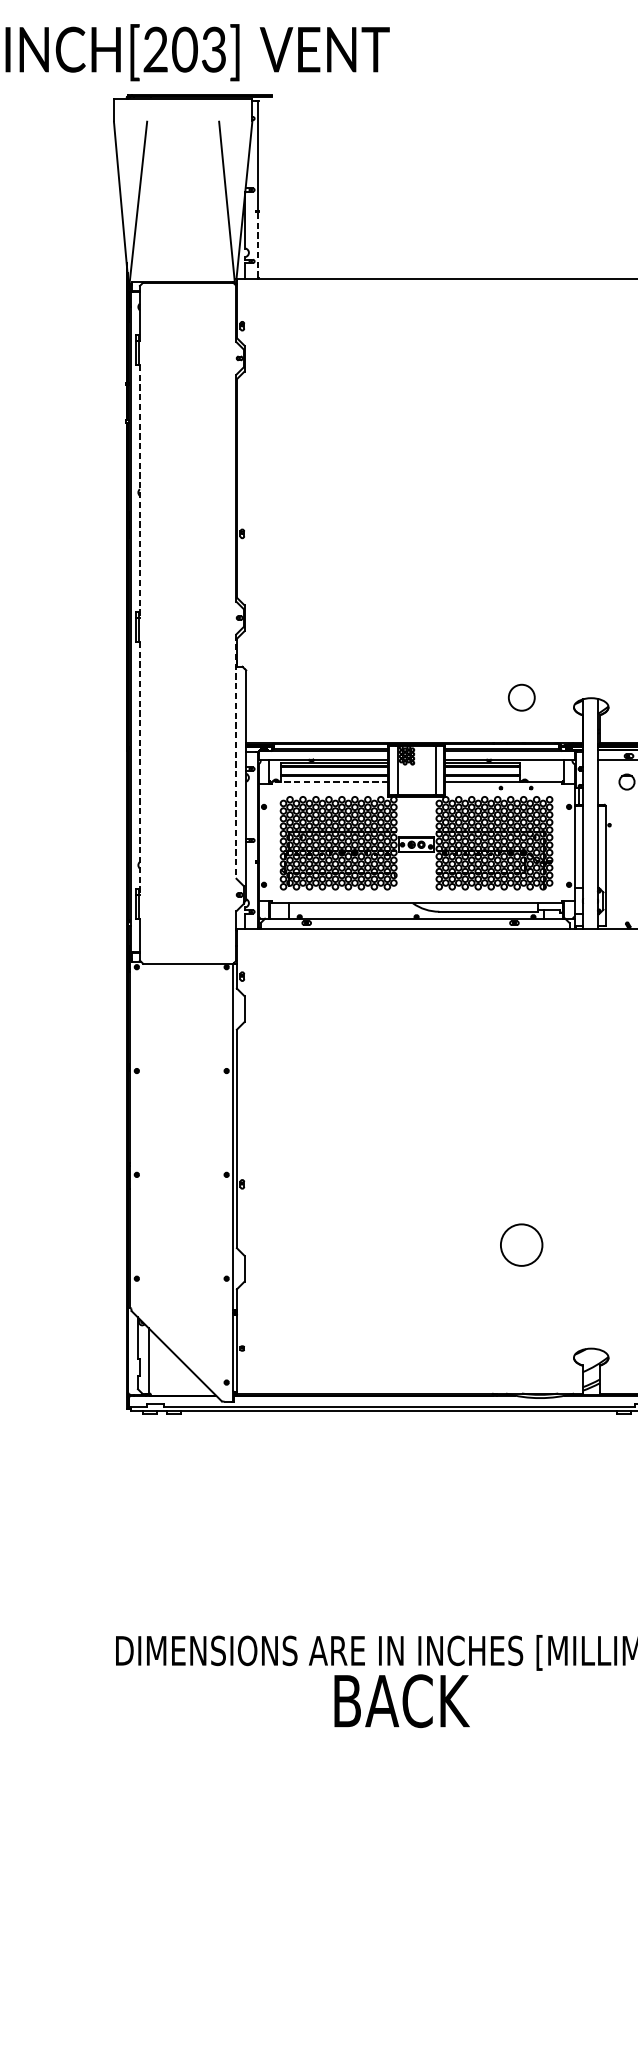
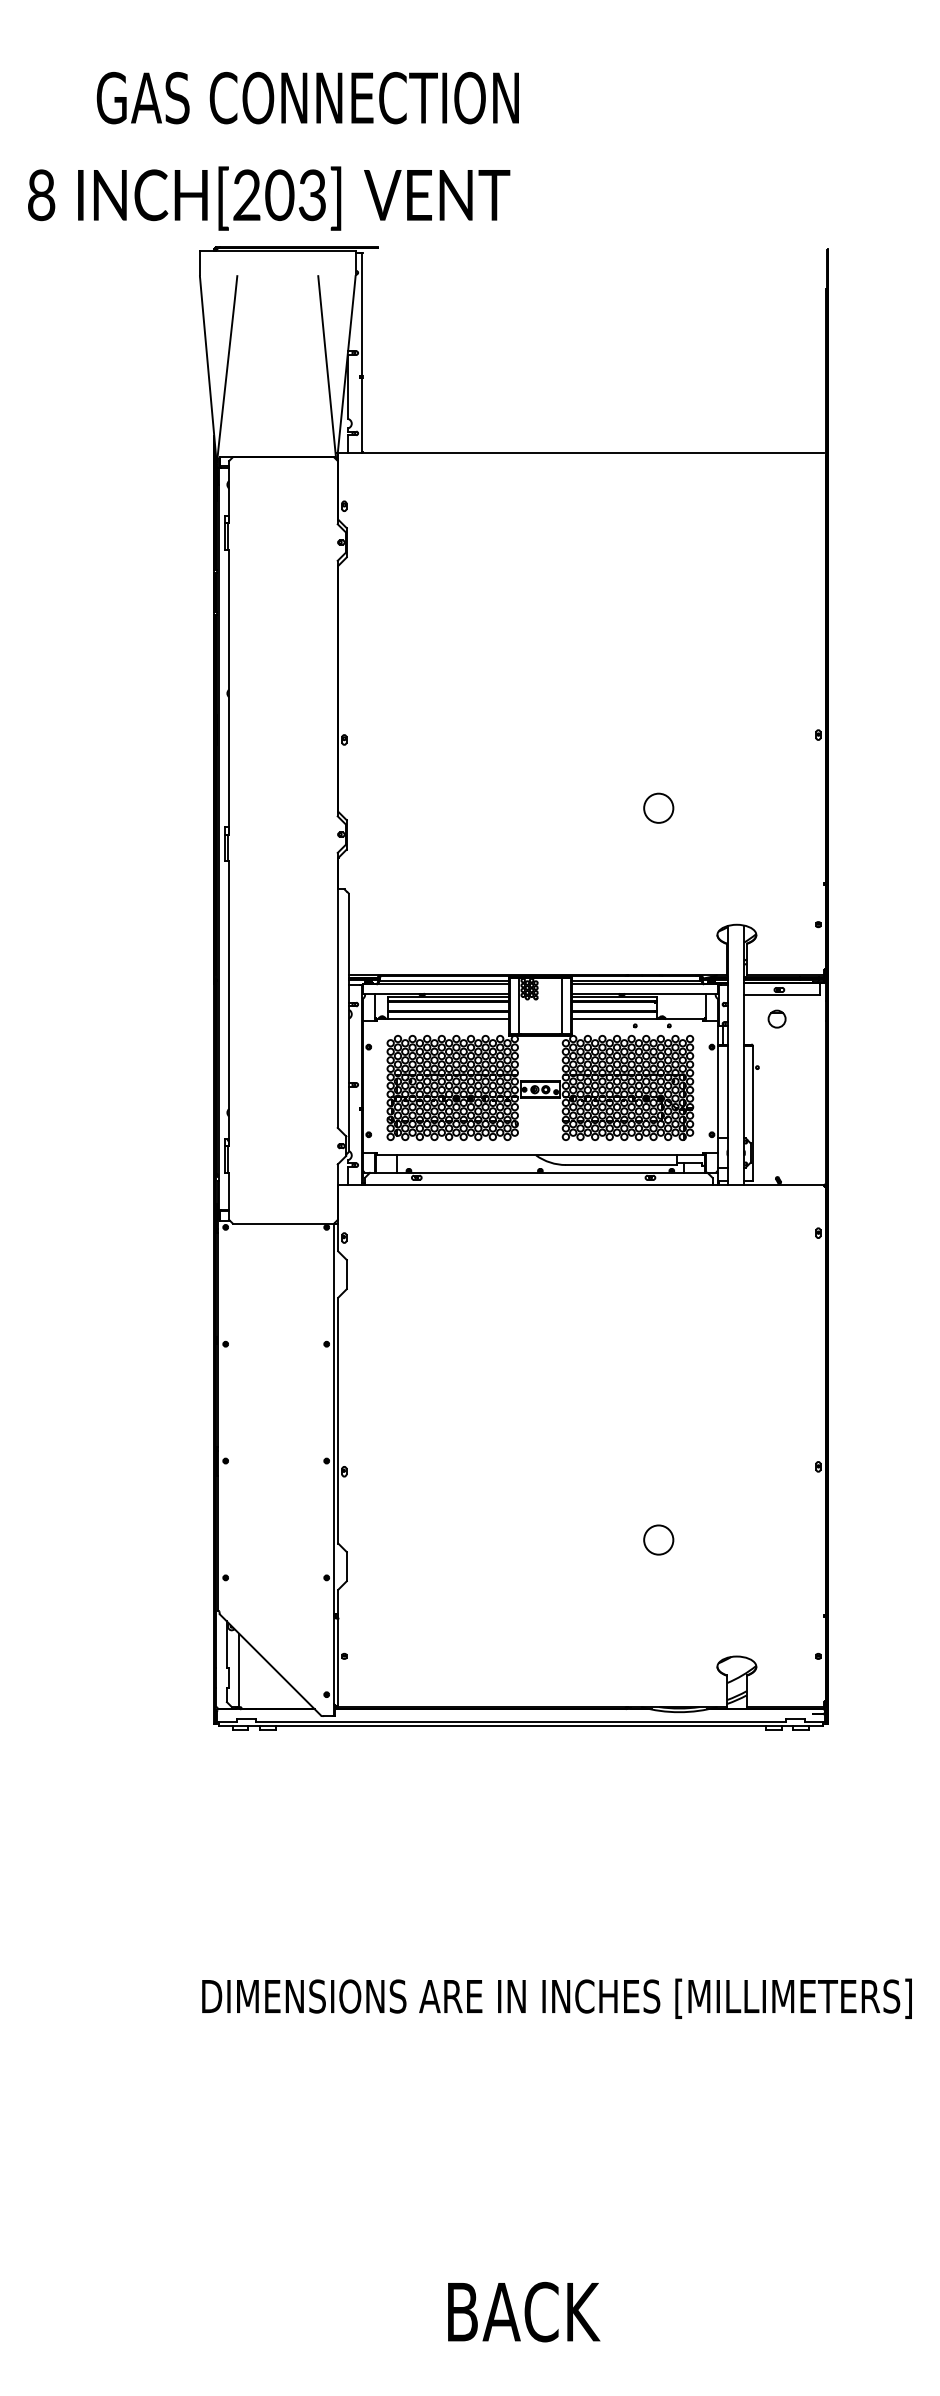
line: (257, 244) -> (361, 414), dashed -> solid
line: (140, 491) -> (229, 692), dashed -> solid
circle: (521, 697) -> (658, 807), moved
line: (236, 756) -> (337, 990), dashed -> solid
line: (140, 769) -> (229, 1004), dashed -> solid
line: (330, 781) -> (443, 1018), dashed -> solid
circle: (521, 1244) -> (658, 1539), size x0.62
text: (402, 1700) -> (524, 2311), moved

